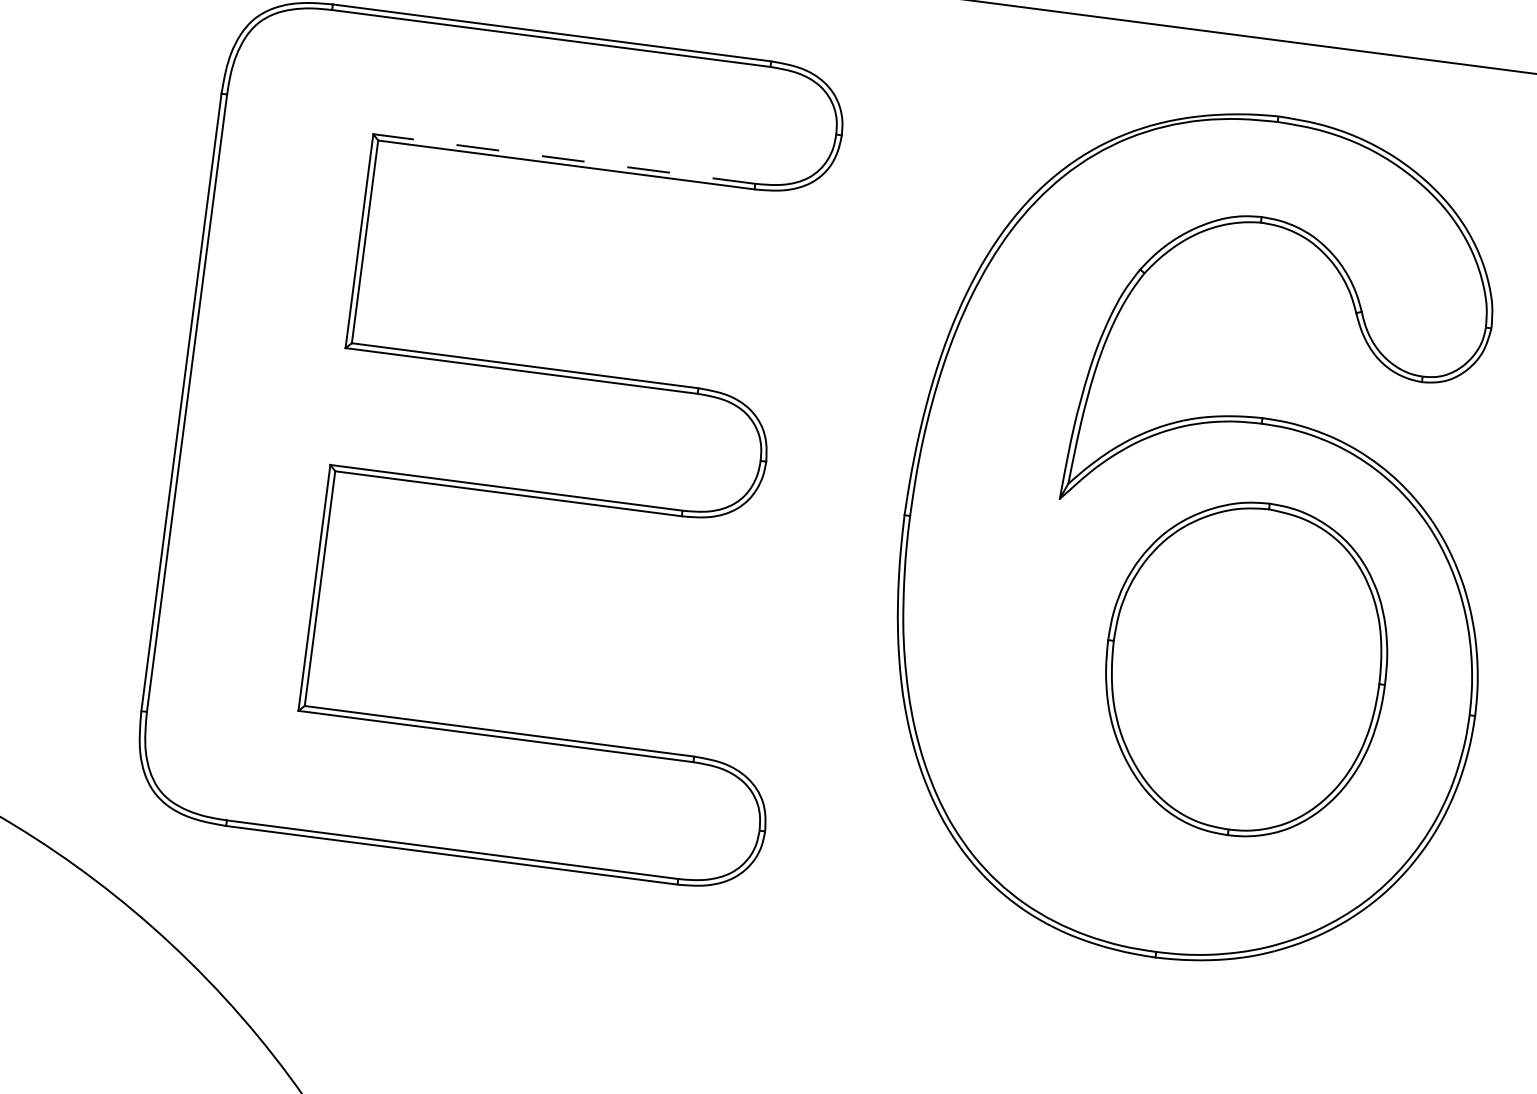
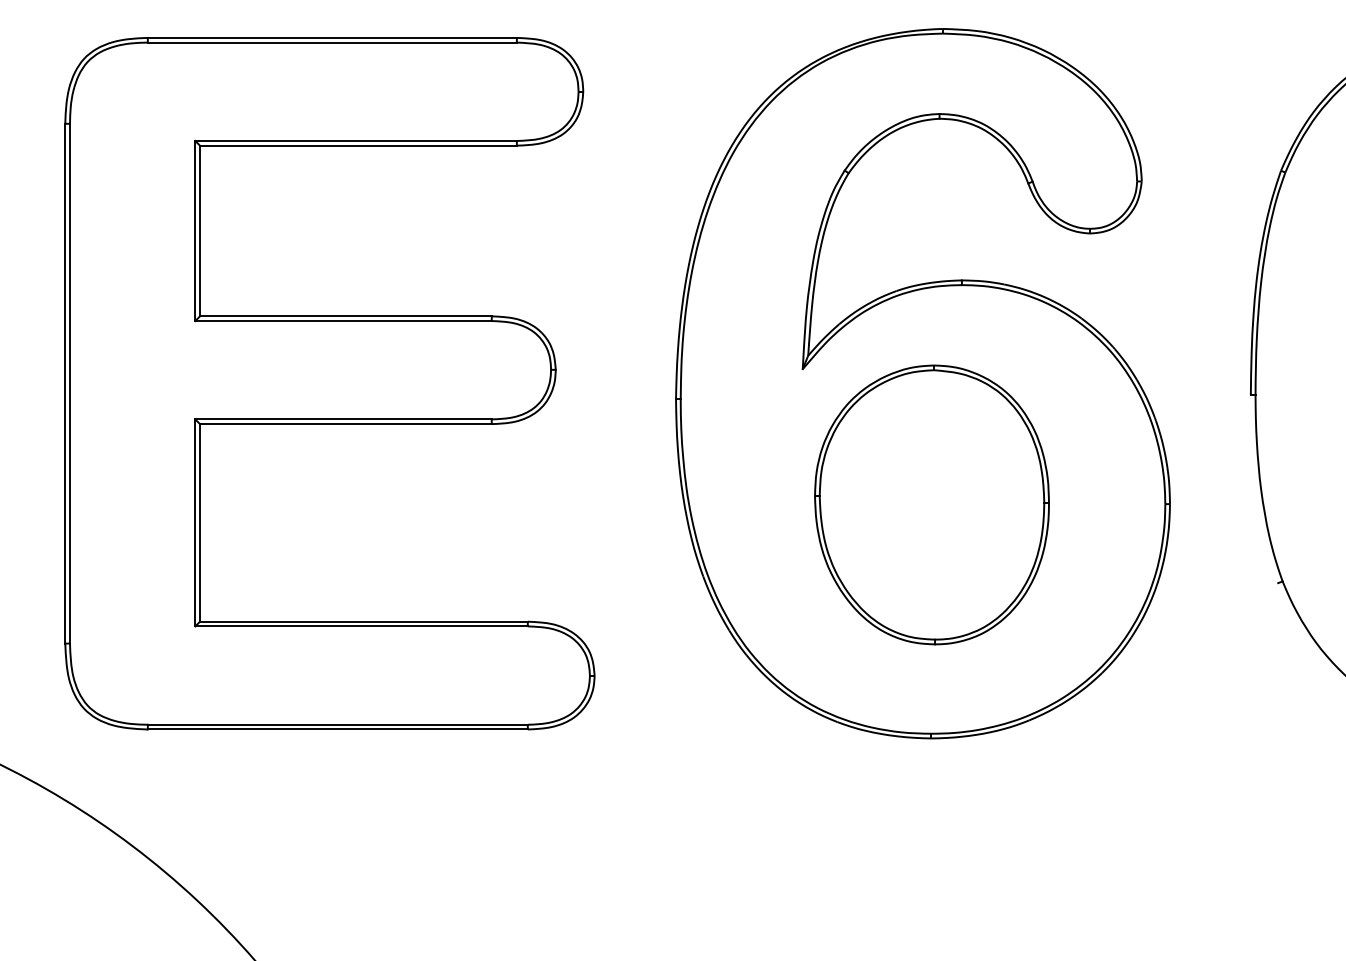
line: (564, 158) -> (356, 140), dashed -> solid
part: (1245, 668) -> (931, 504), moved

